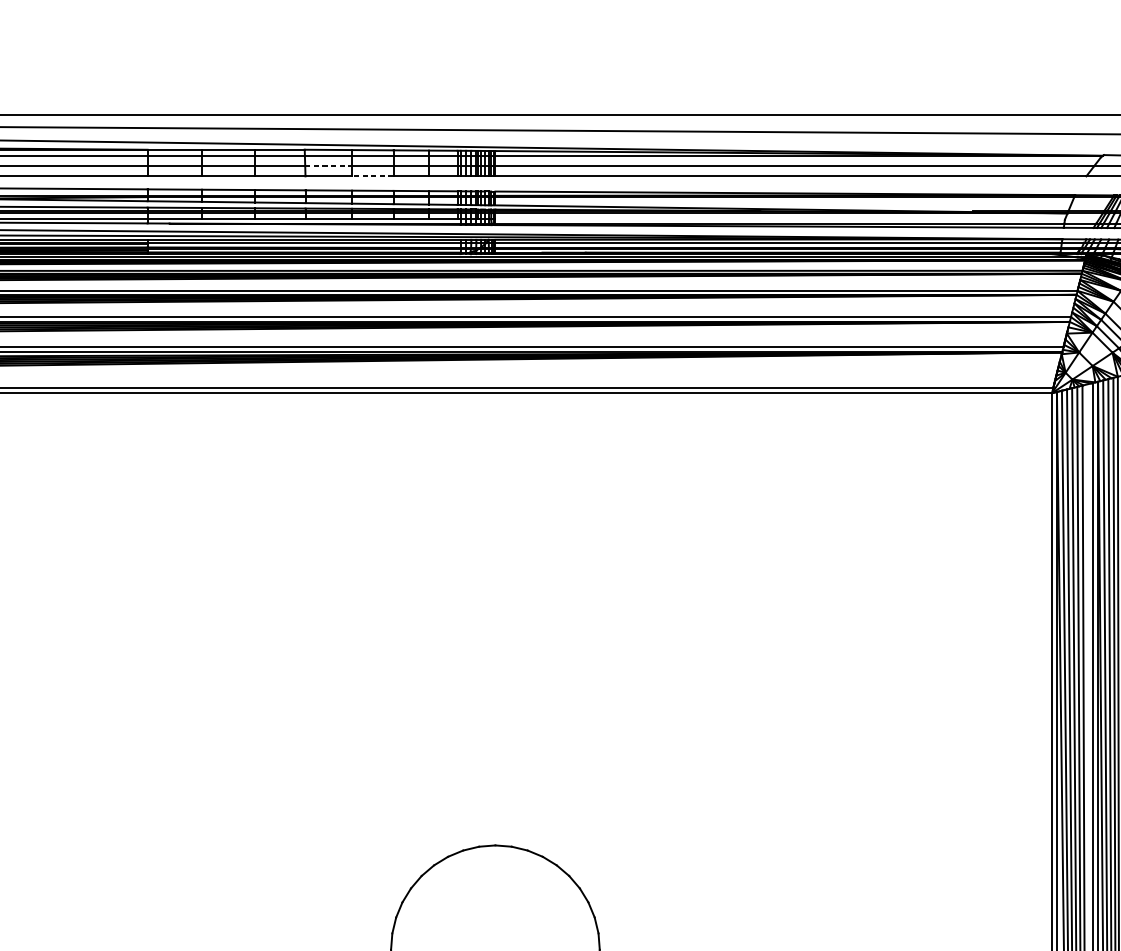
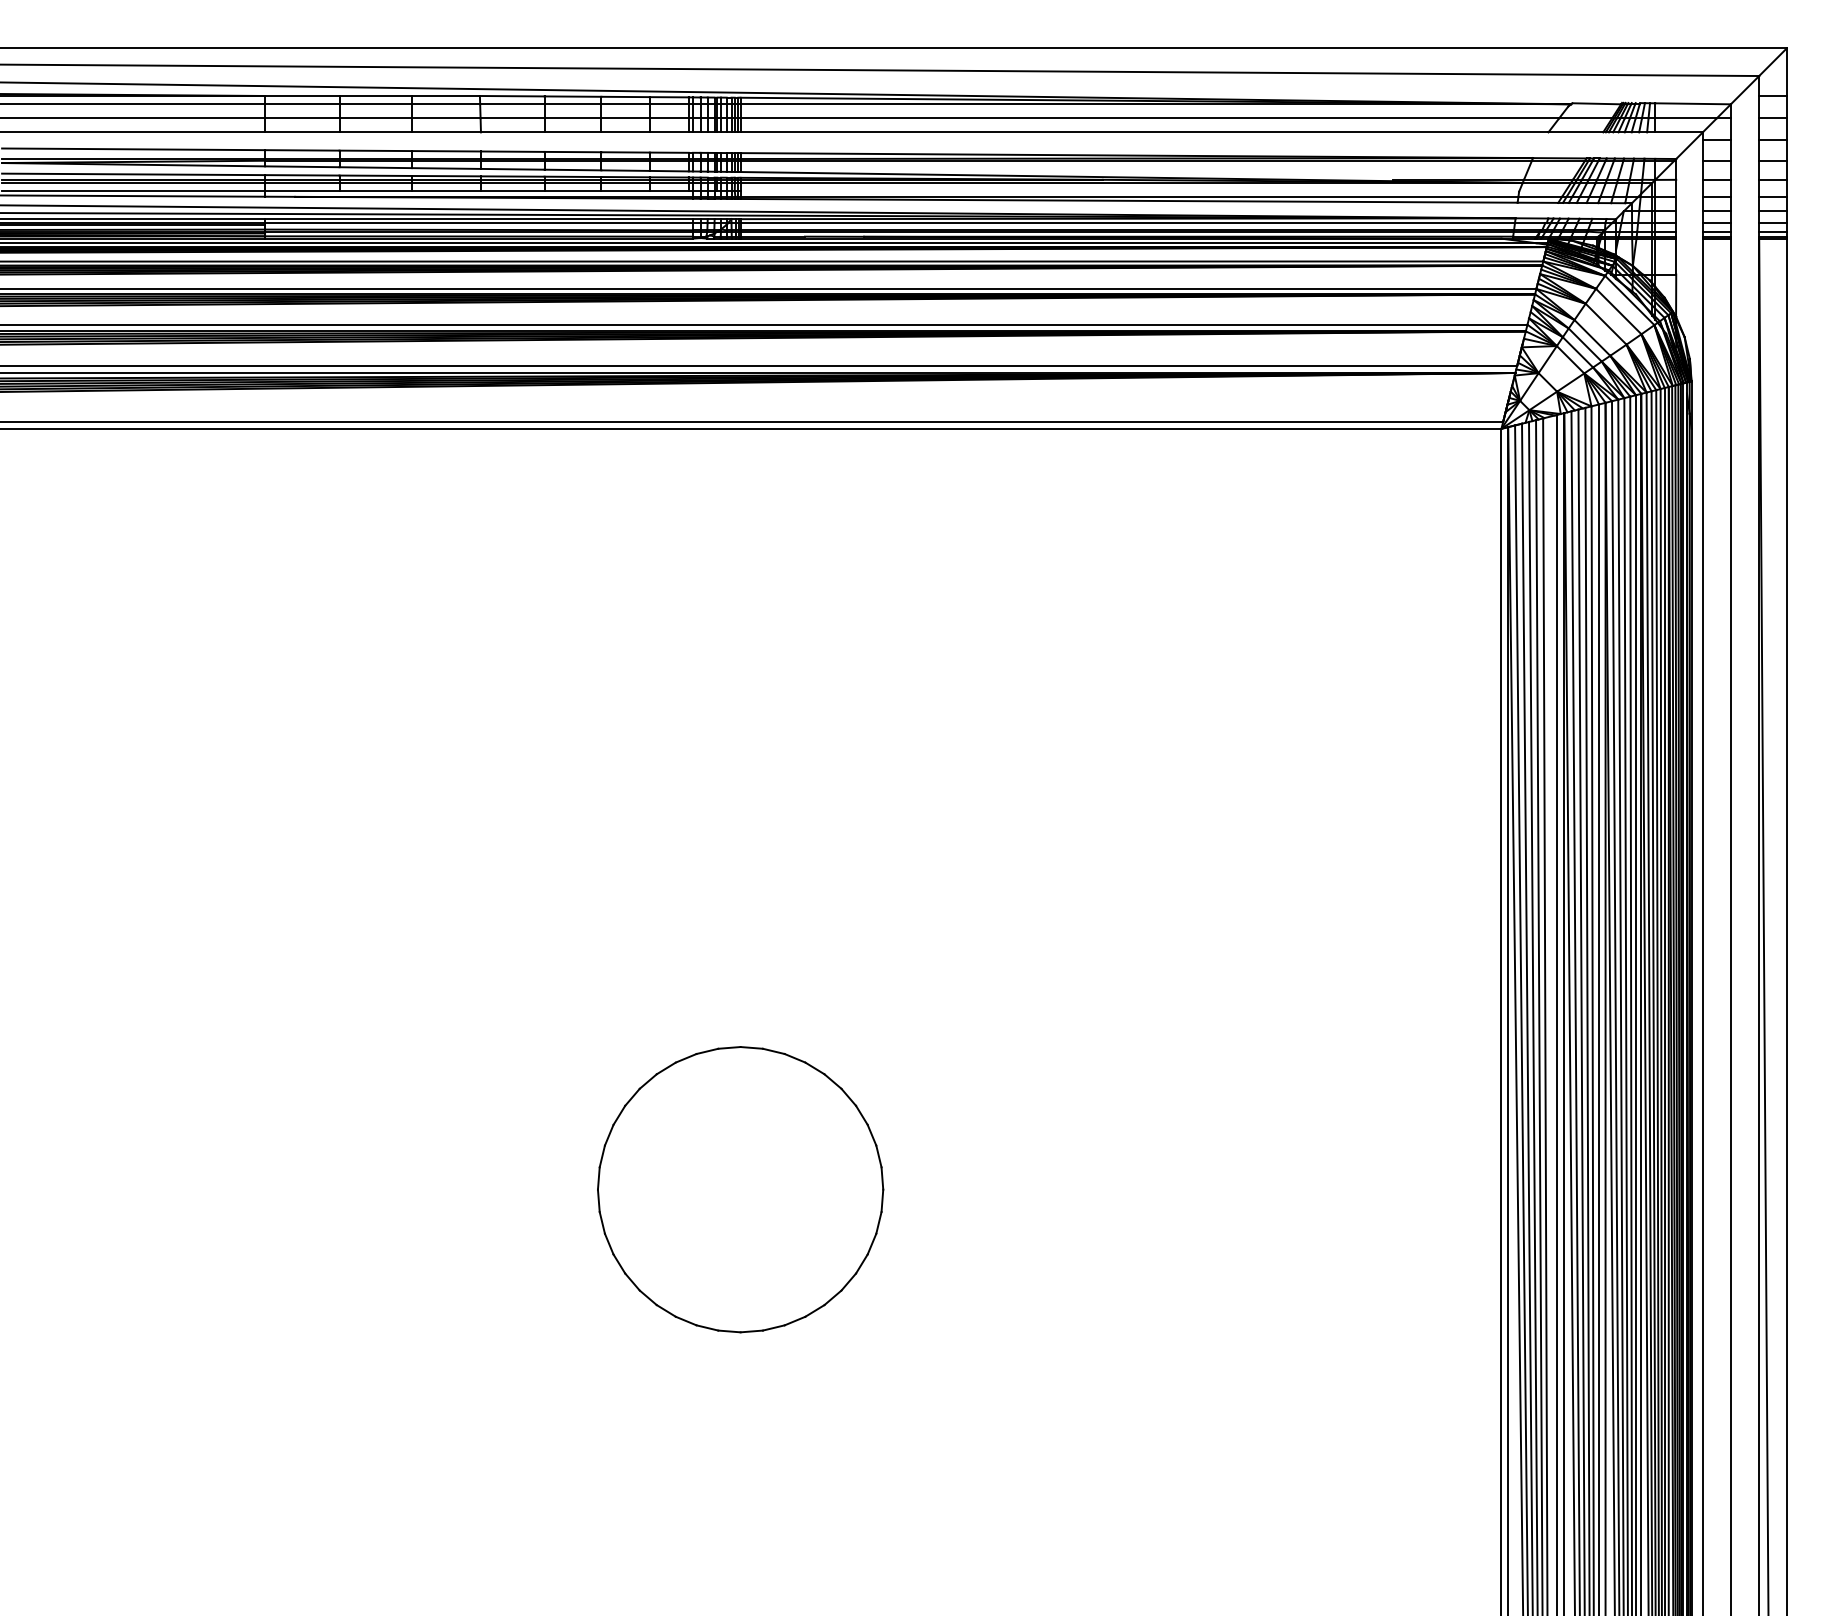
line: (329, 166) -> (513, 118), dashed -> solid
line: (372, 176) -> (572, 132), dashed -> solid

